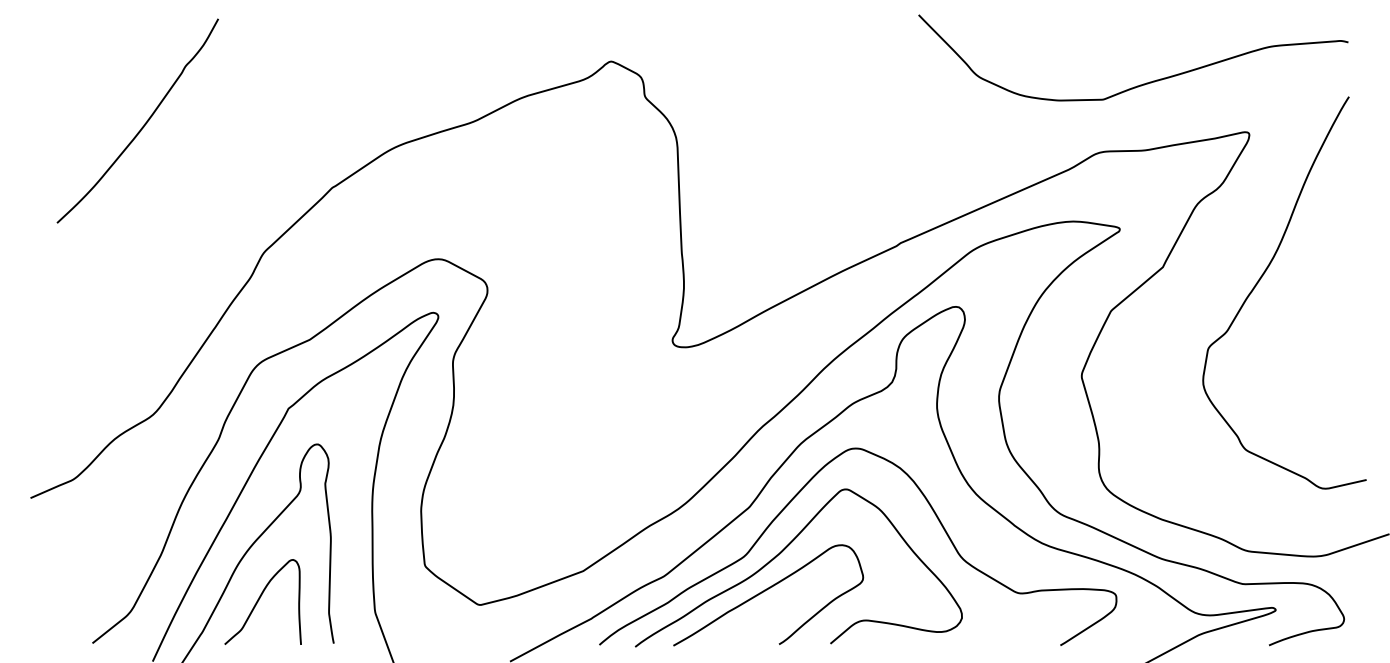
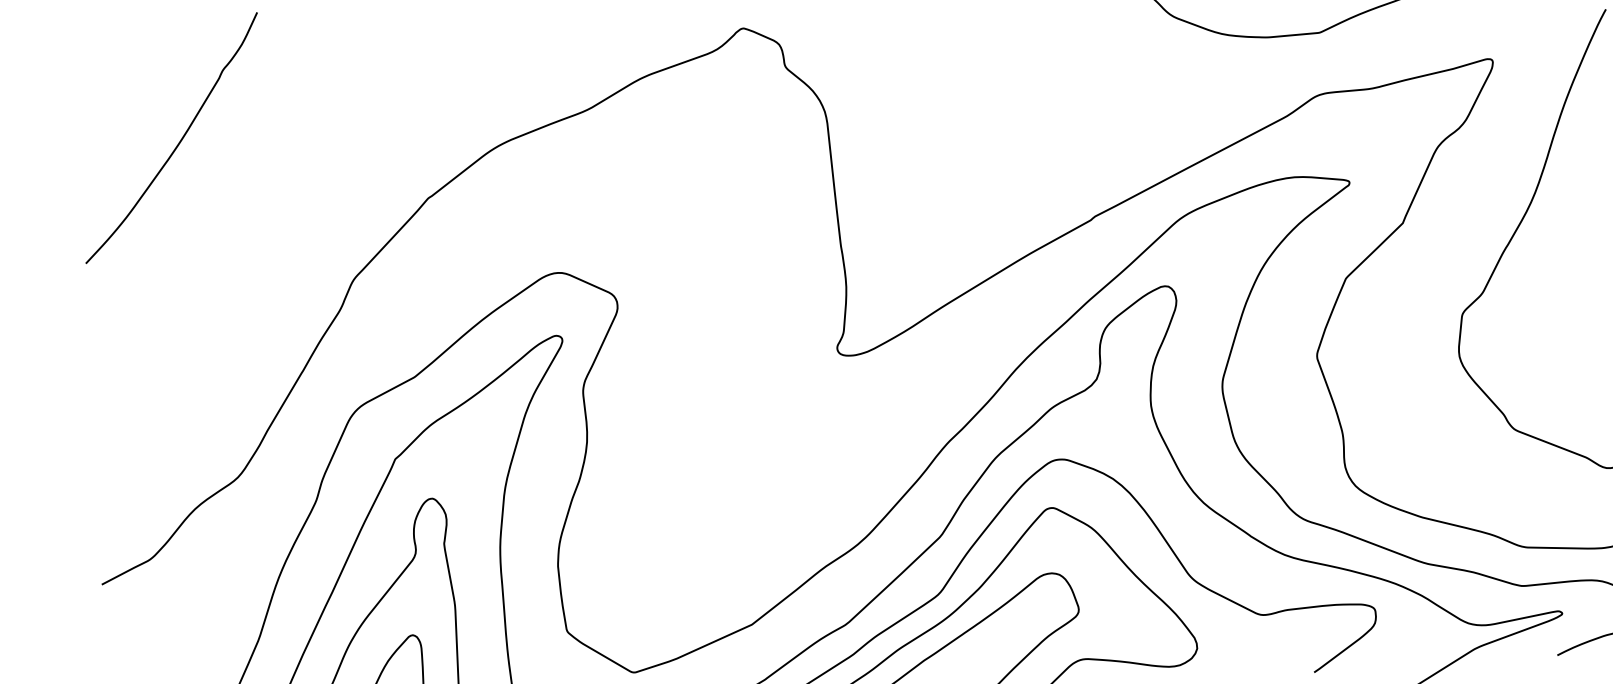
curve: (144, 123) -> (179, 140), moved

